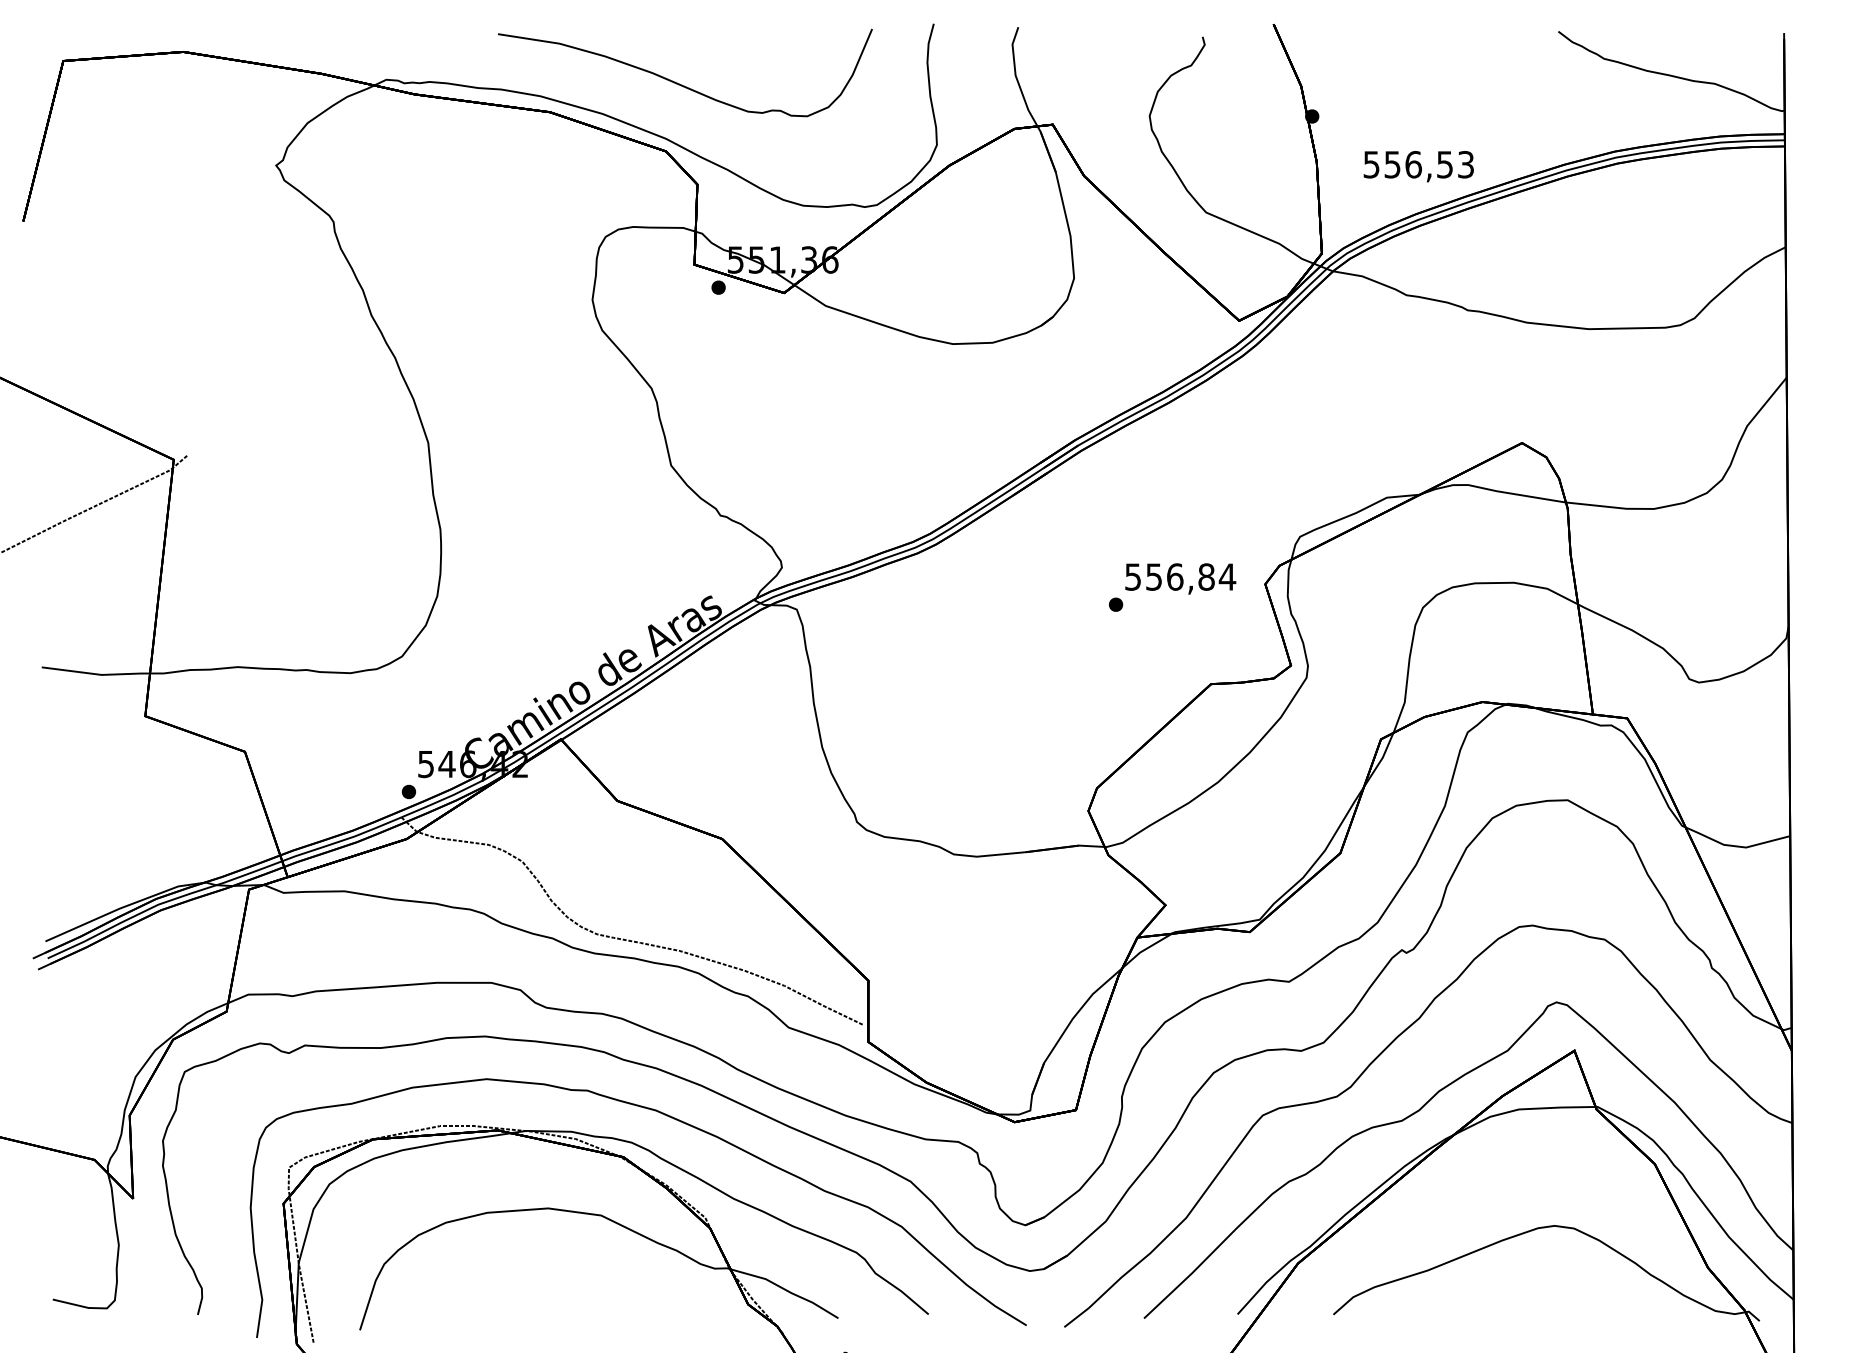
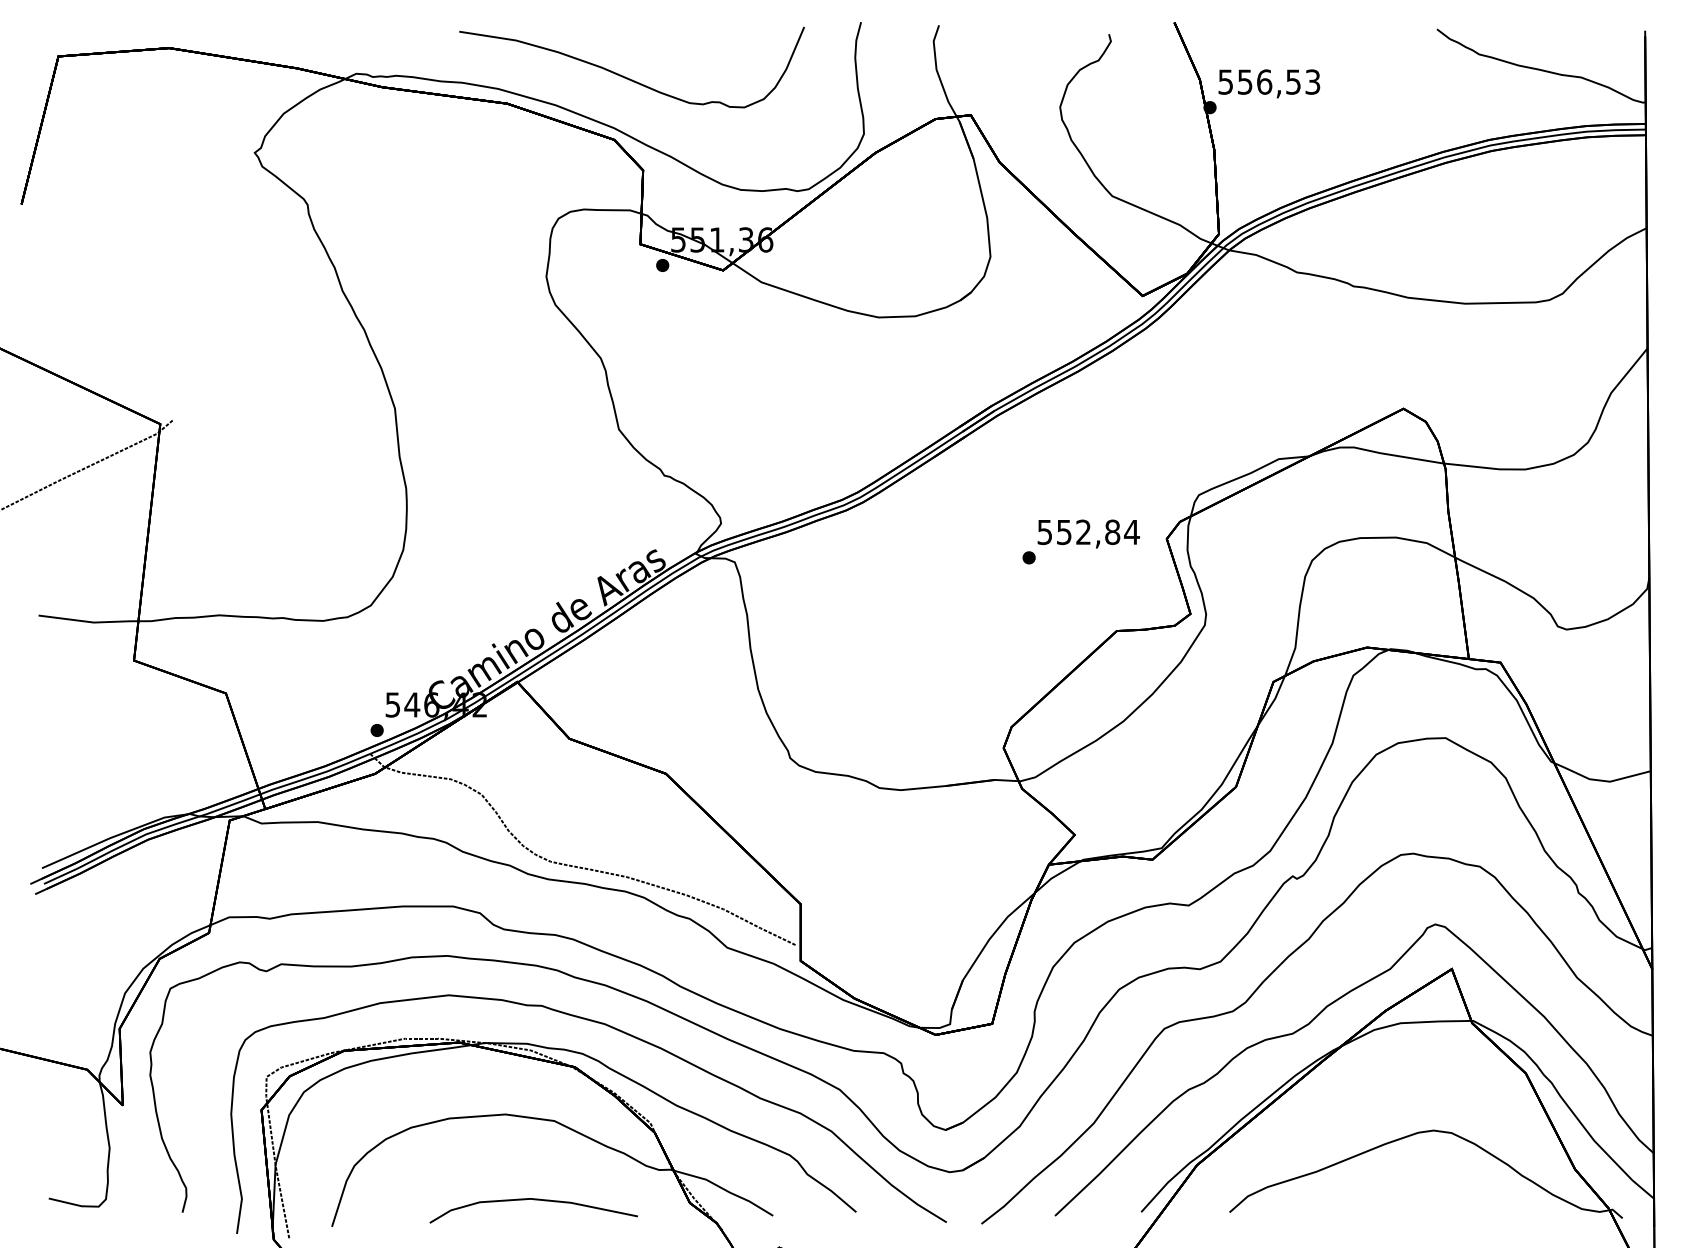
text: (1418, 166) -> (1269, 83), moved
text: (1174, 577) -> (1083, 532), 556,84 -> 552,84
part: (578, 1301) -> (533, 1200), added

